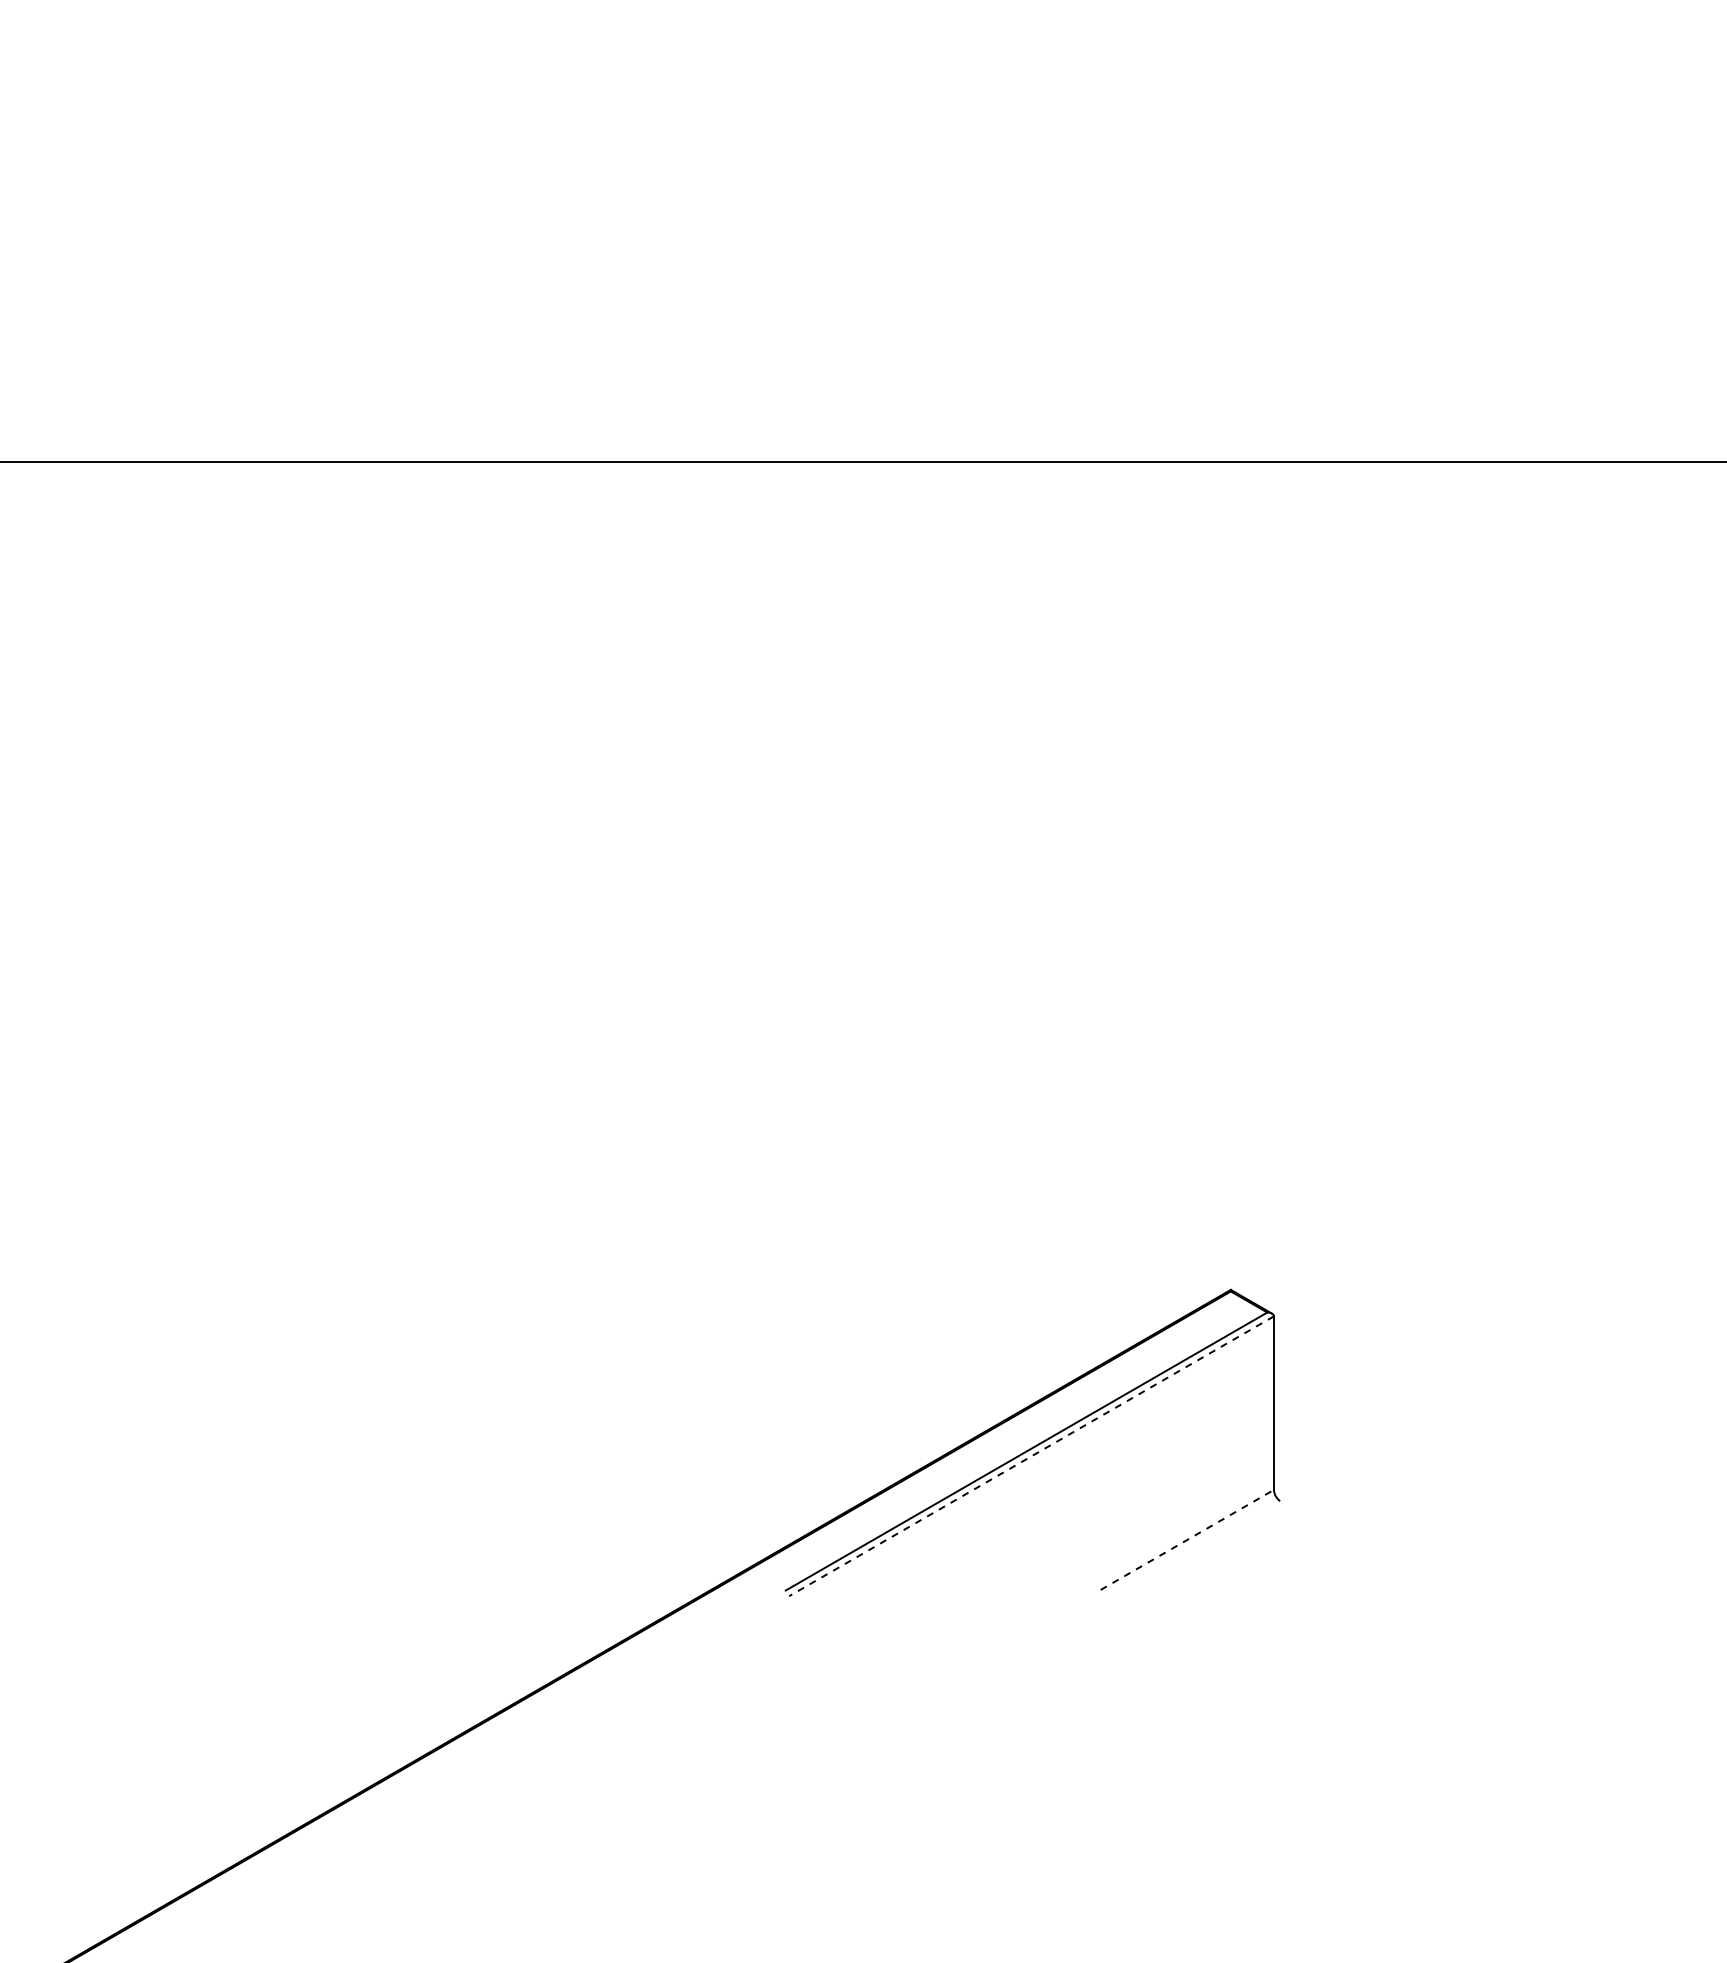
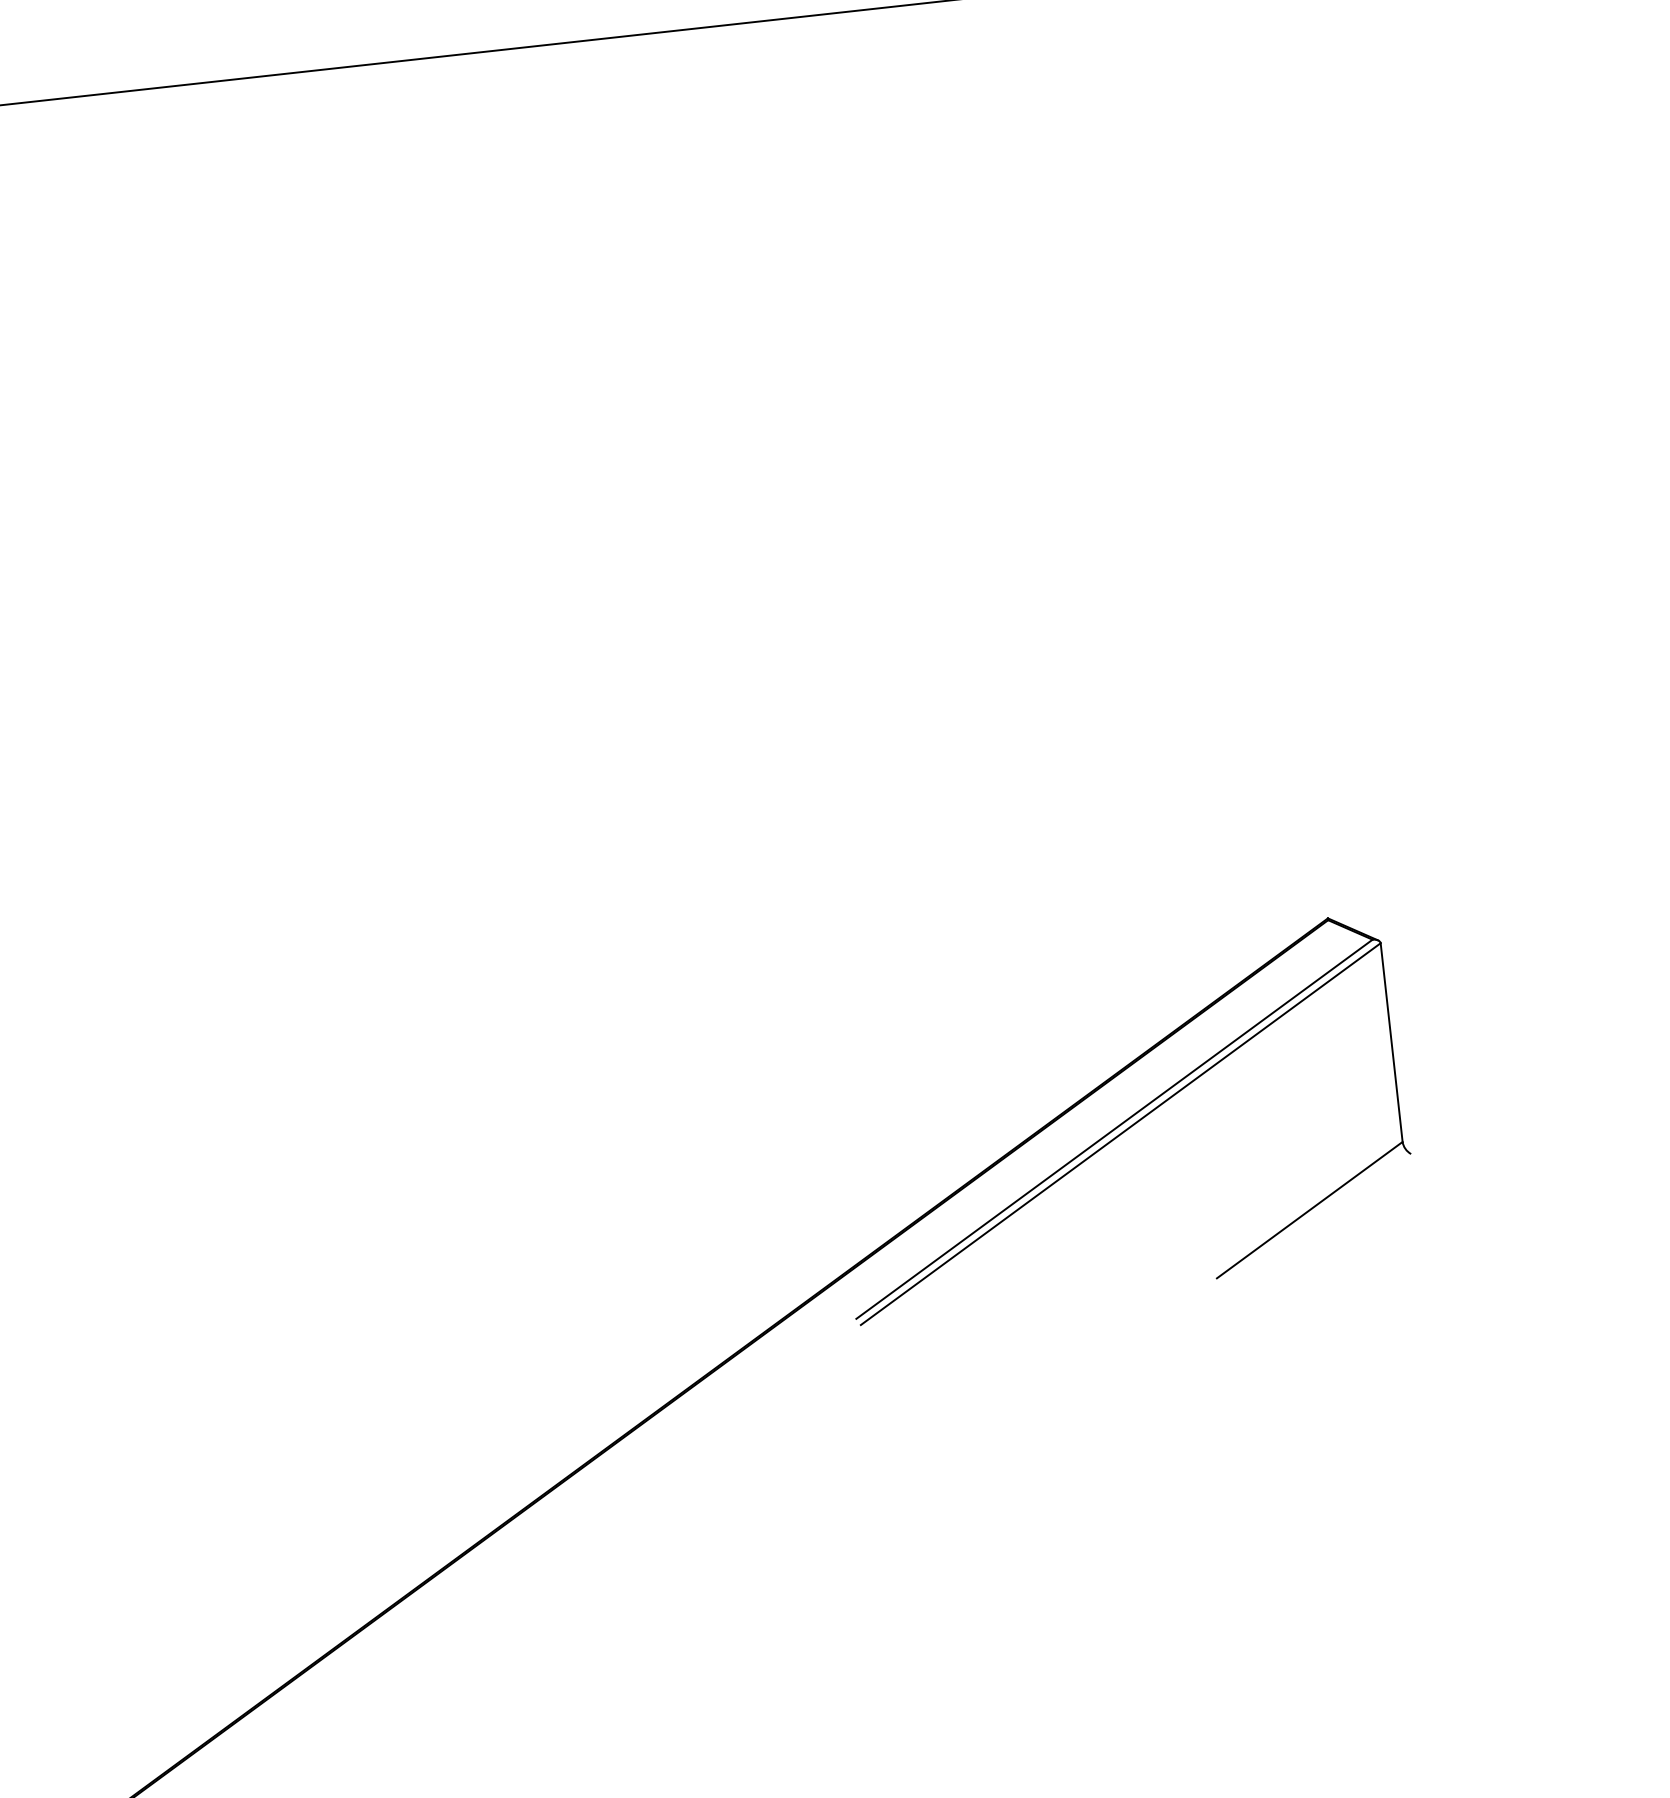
line: (1031, 1456) -> (1120, 1134), dashed -> solid
line: (1187, 1539) -> (1309, 1209), dashed -> solid

